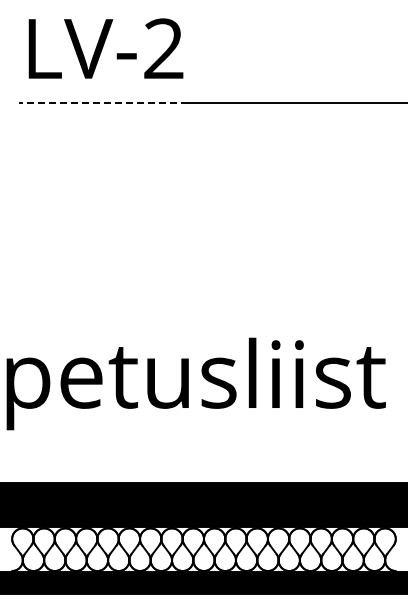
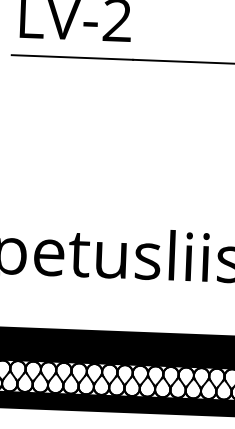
line: (103, 103) -> (72, 57), dashed -> solid

